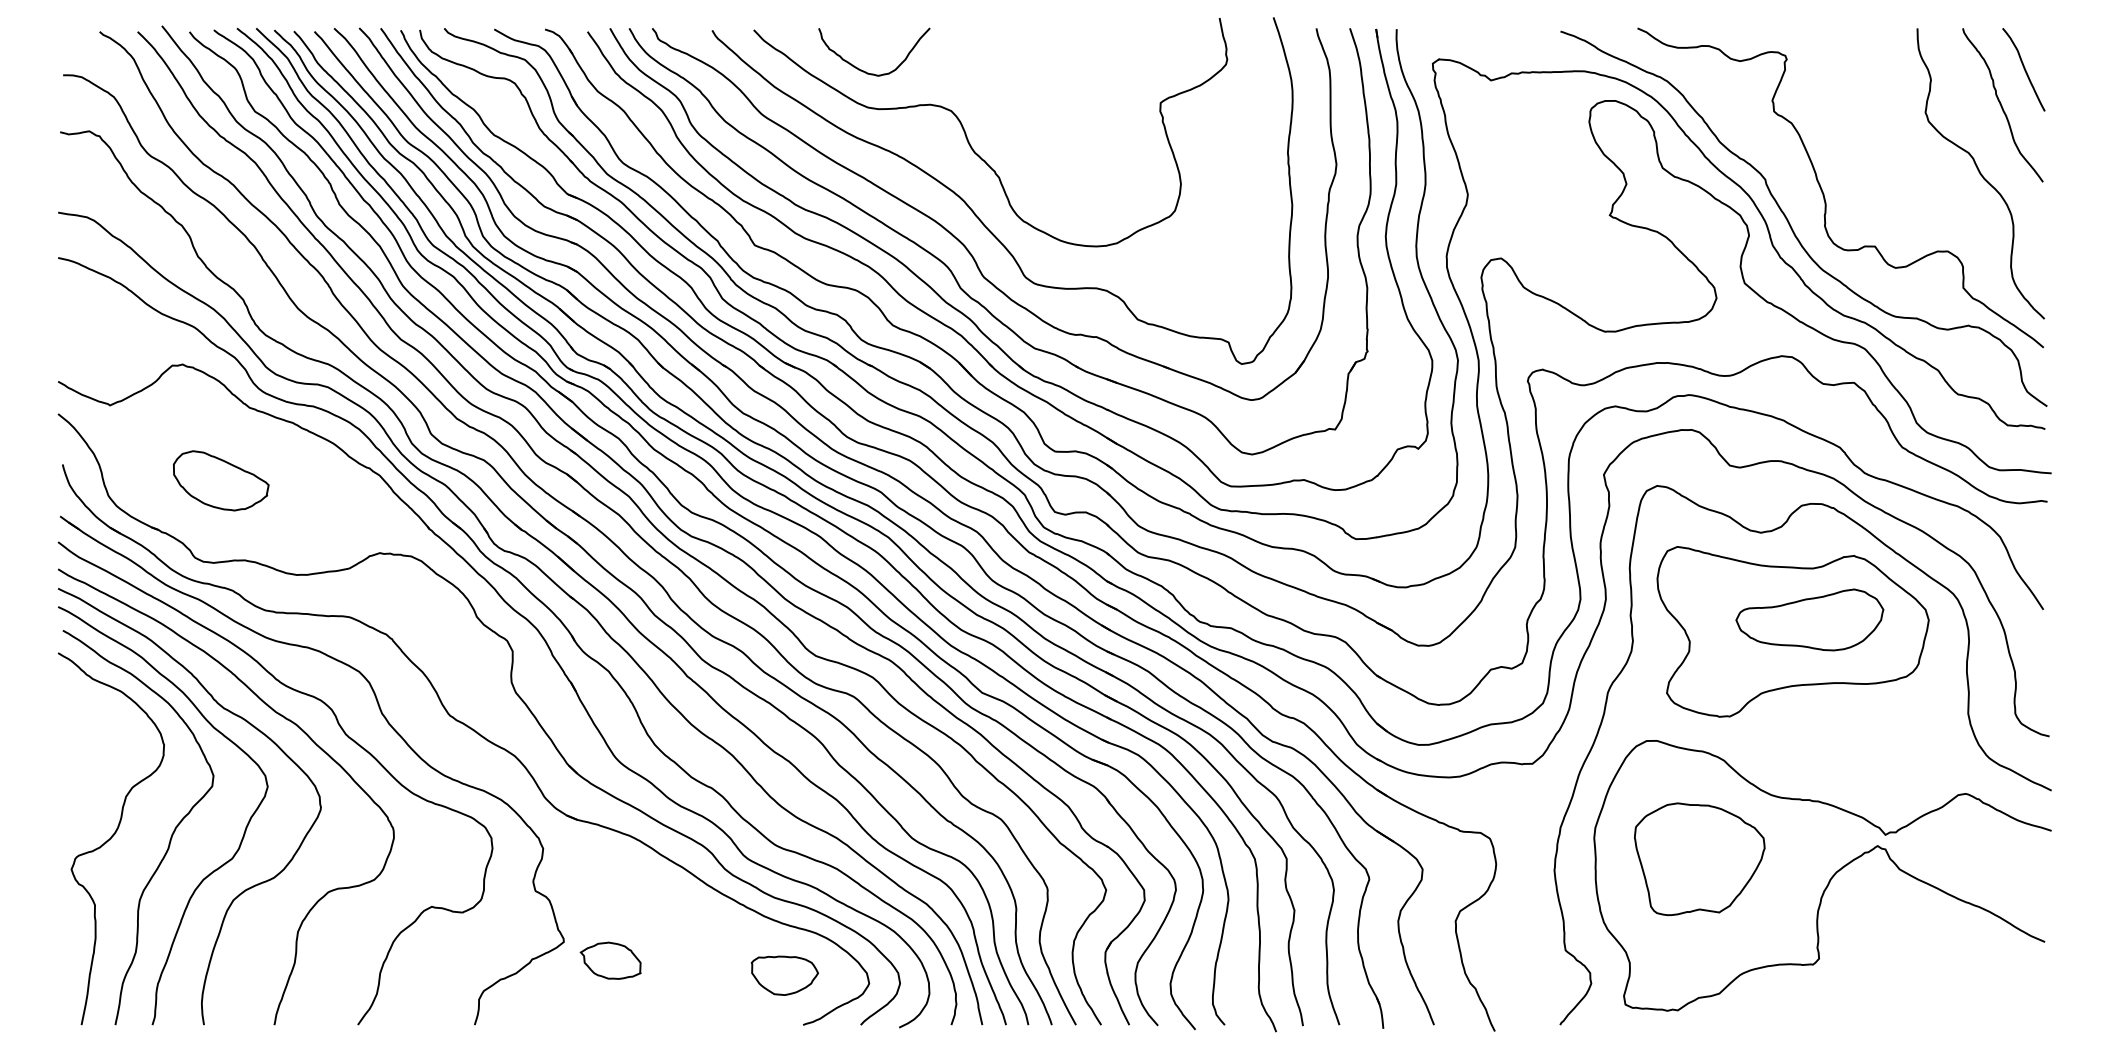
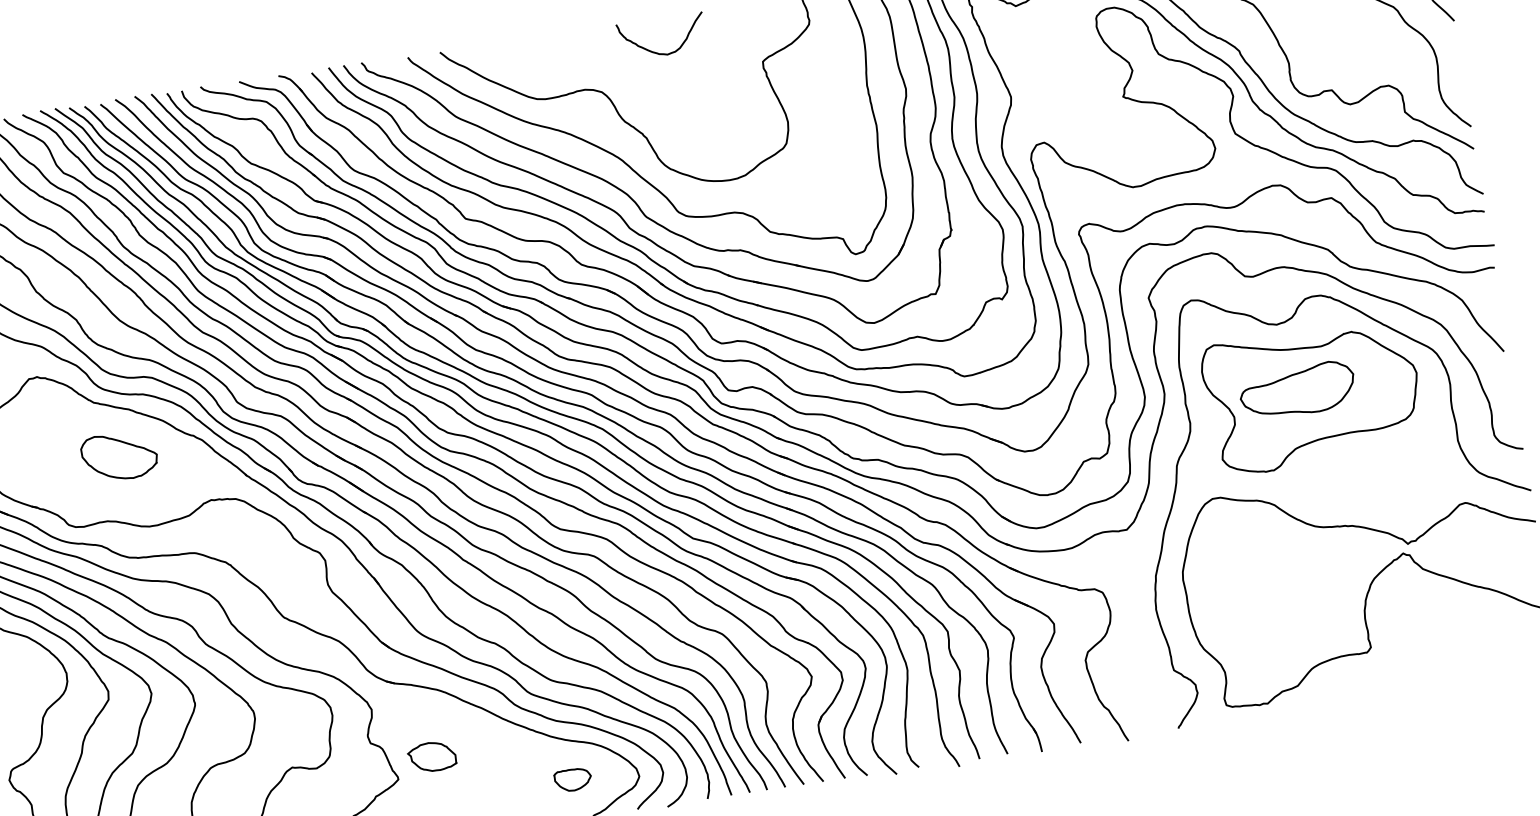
curve: (864, 70) -> (656, 52), moved
part: (221, 480) -> (119, 456), moved
part: (1809, 619) -> (1297, 390), moved
part: (1699, 858) -> (1266, 583), removed
part: (610, 960) -> (431, 756), moved
part: (784, 975) -> (572, 779), size x0.7

